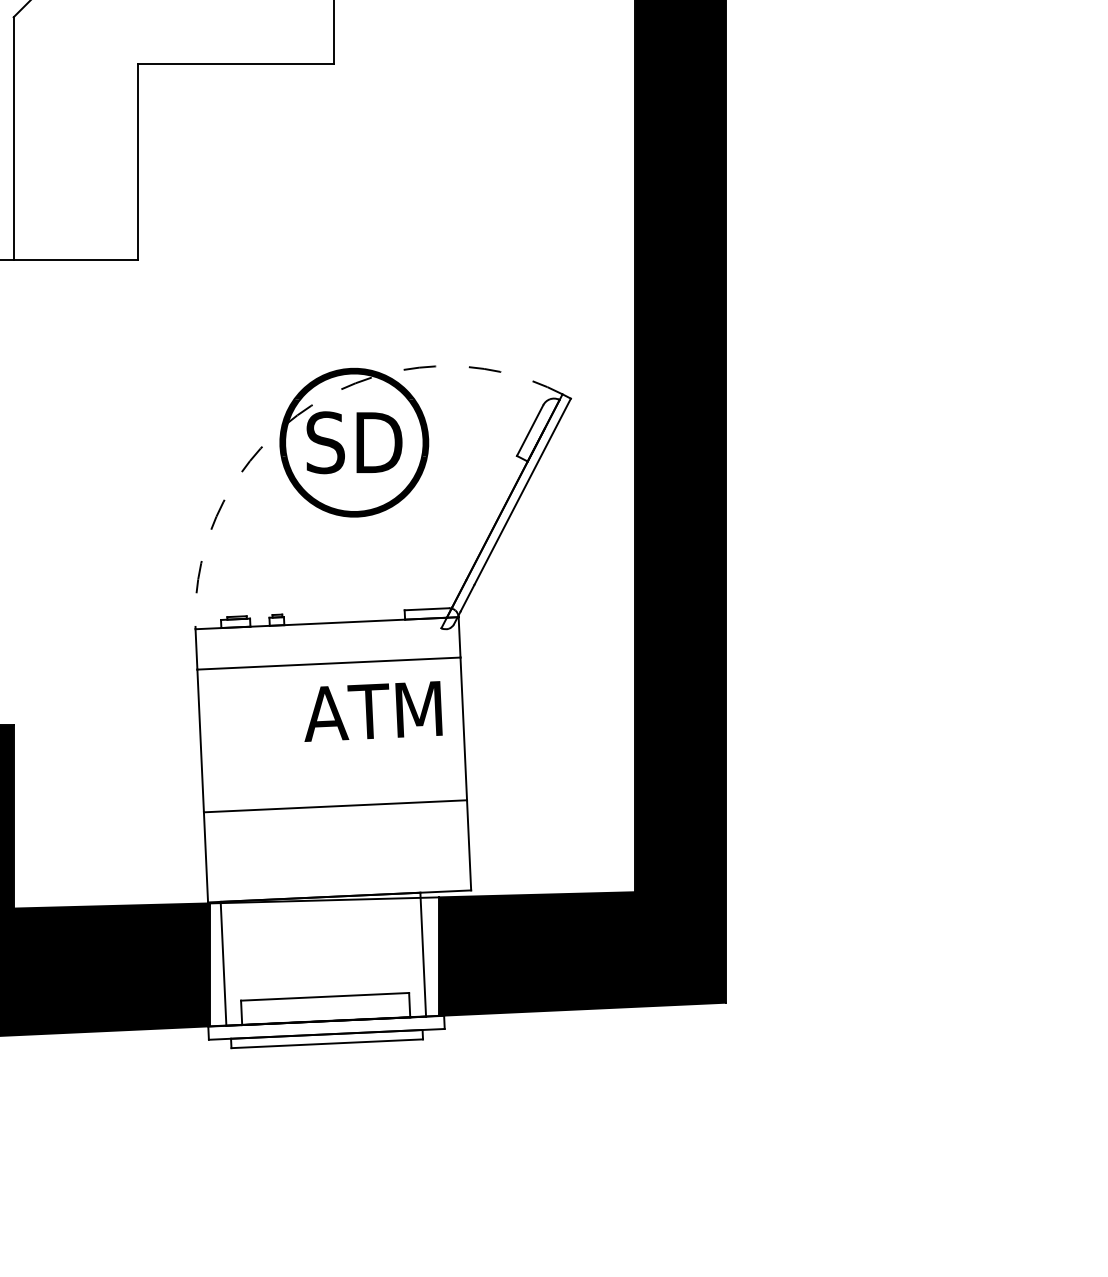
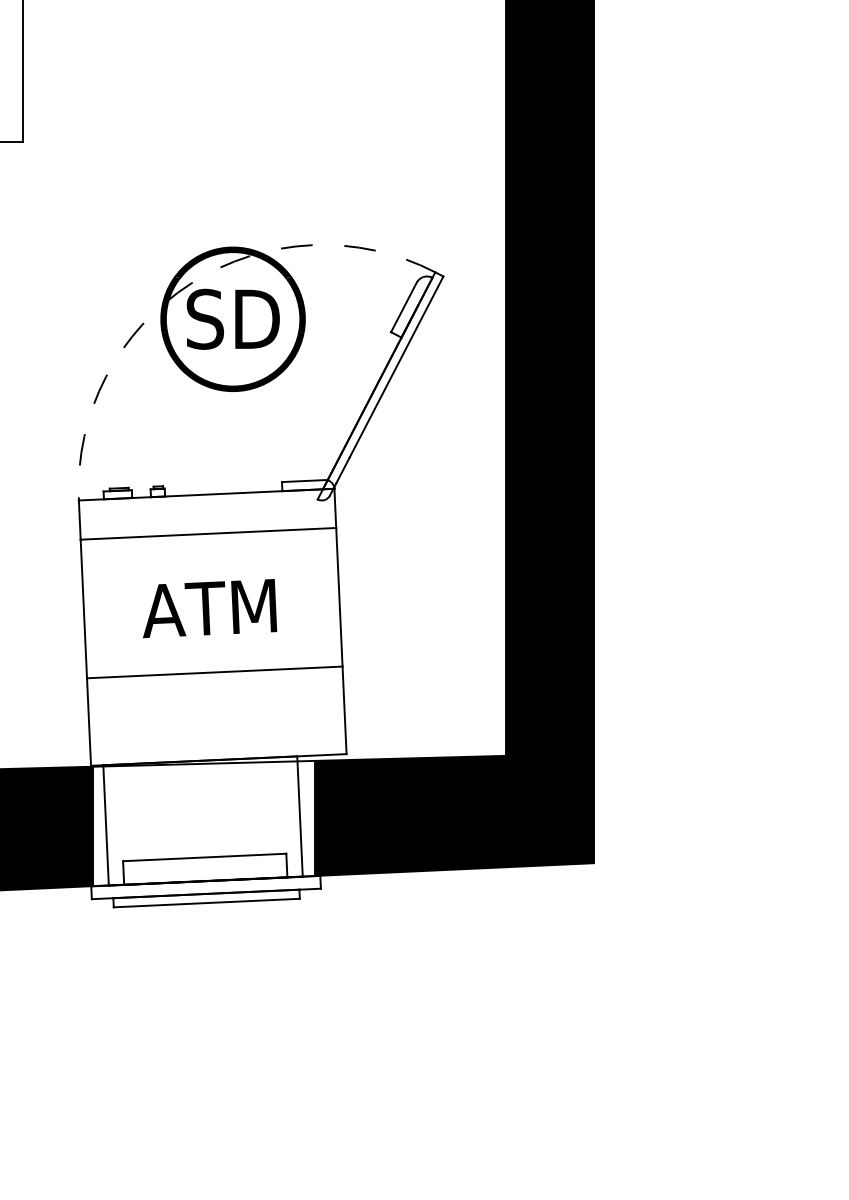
text: (373, 711) -> (209, 608), moved

